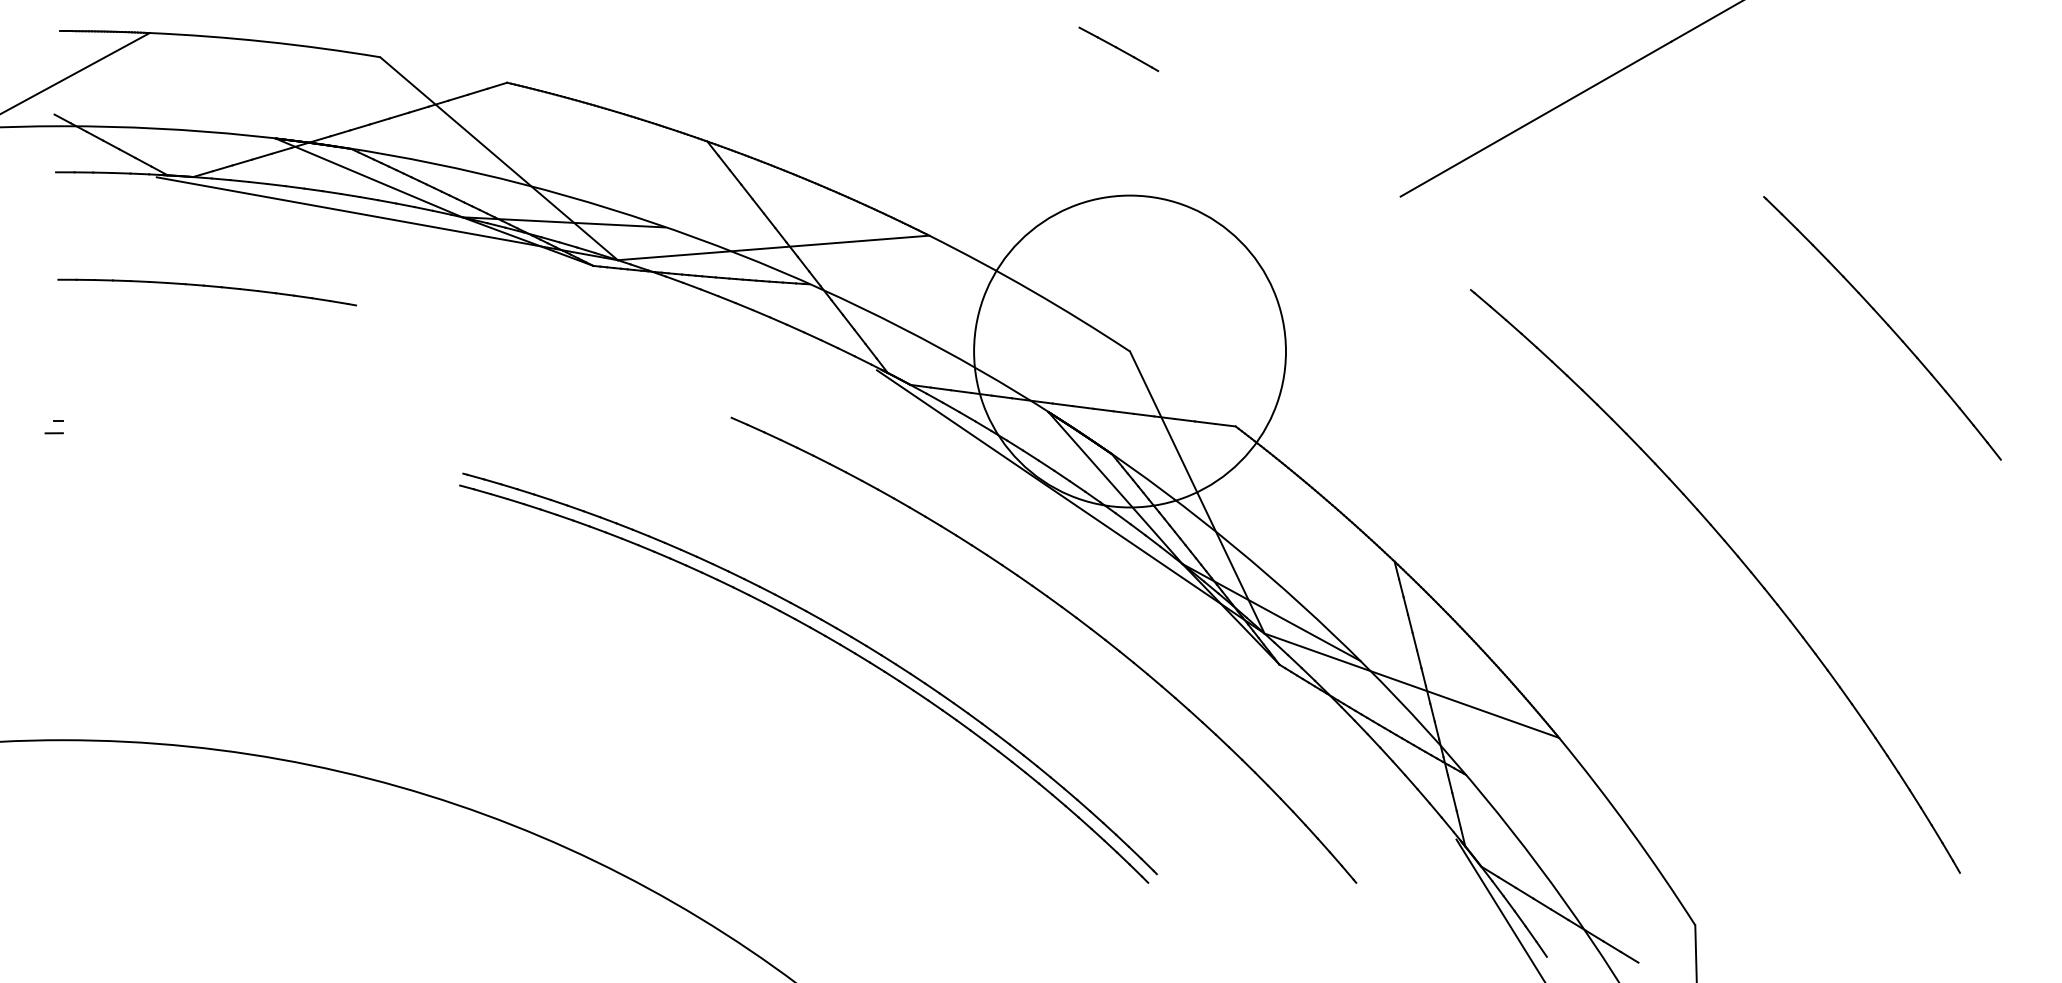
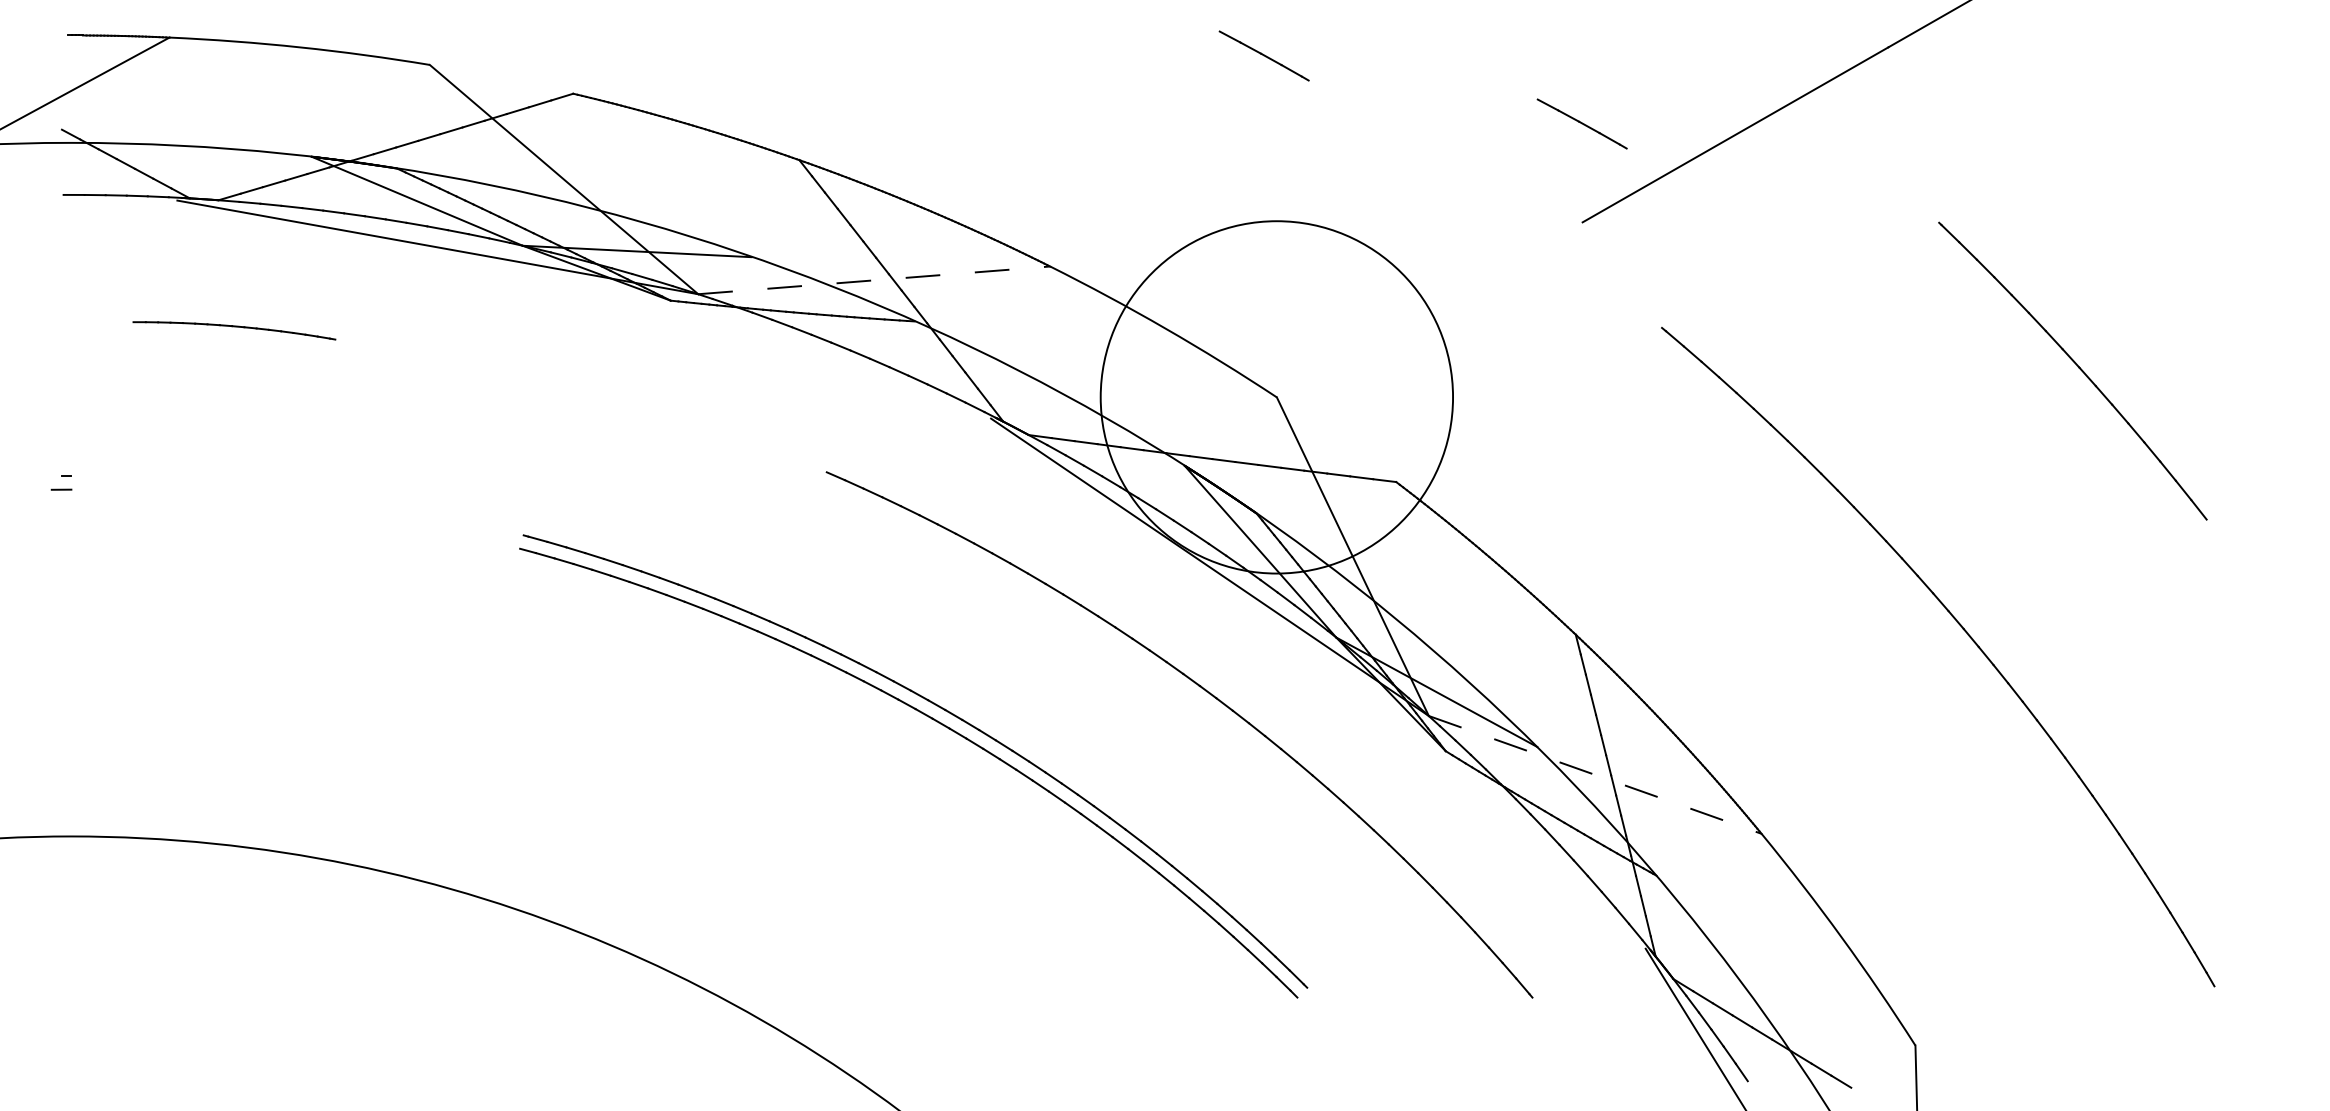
line: (1399, 109) -> (1581, 123), added
line: (773, 248) -> (874, 280), solid -> dashed
part: (207, 292) -> (234, 330), size x0.6
part: (1887, 325) -> (2078, 368), moved
line: (1412, 686) -> (1595, 775), solid -> dashed

